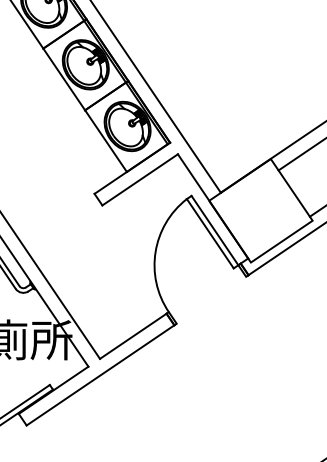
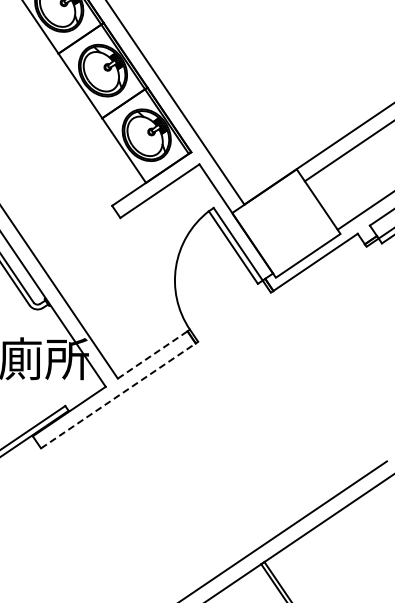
line: (134, 335) -> (153, 354), solid -> dashed
line: (100, 374) -> (118, 395), solid -> dashed

